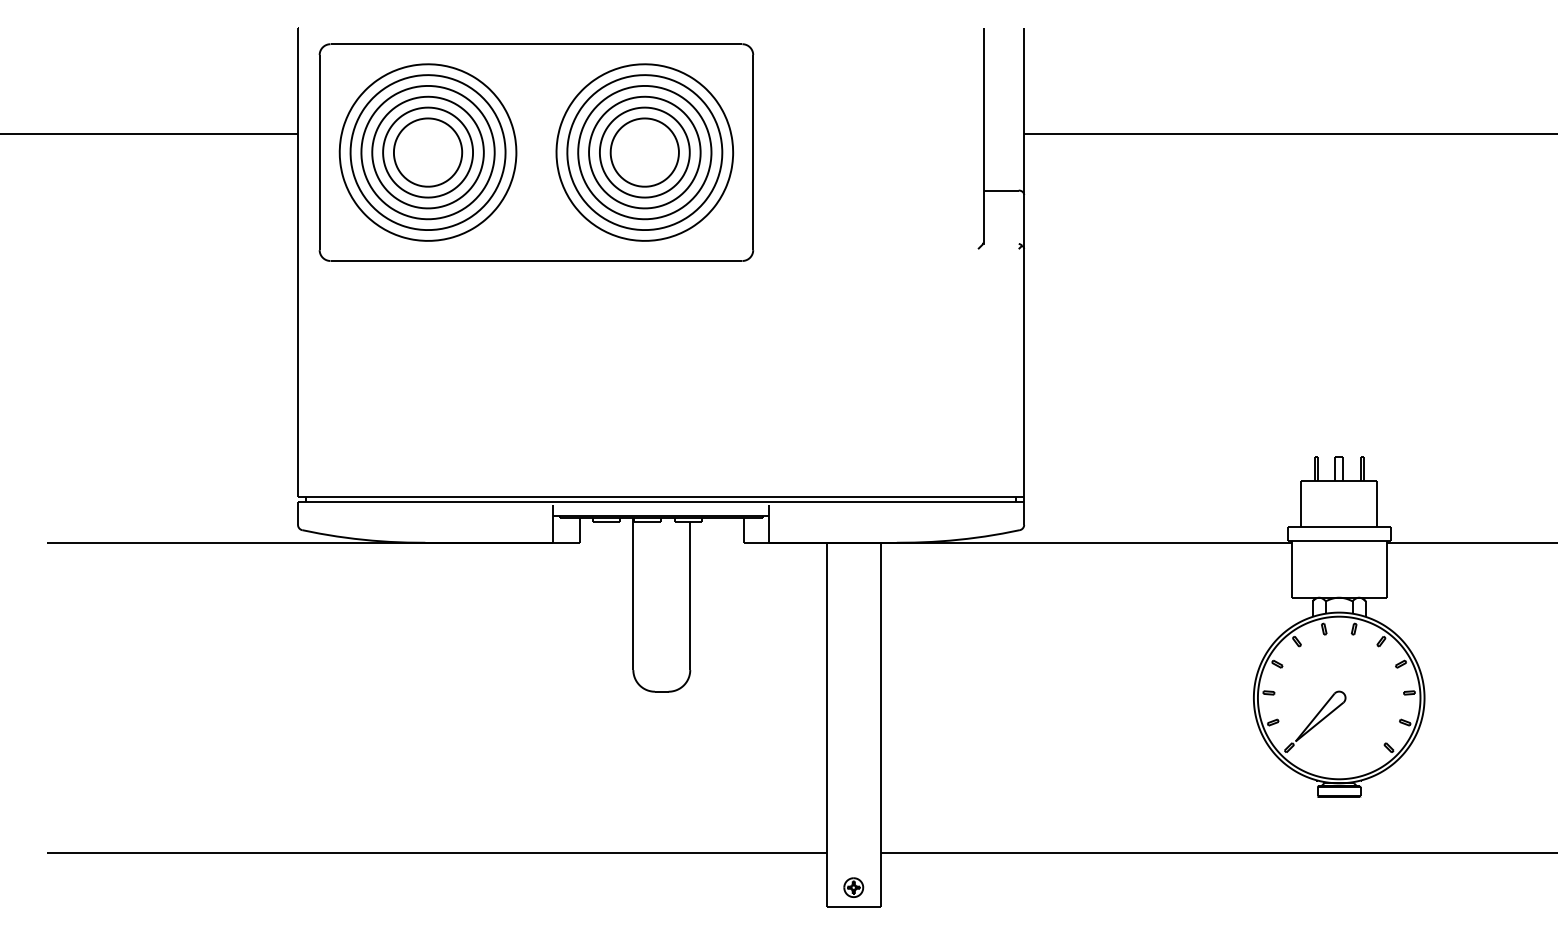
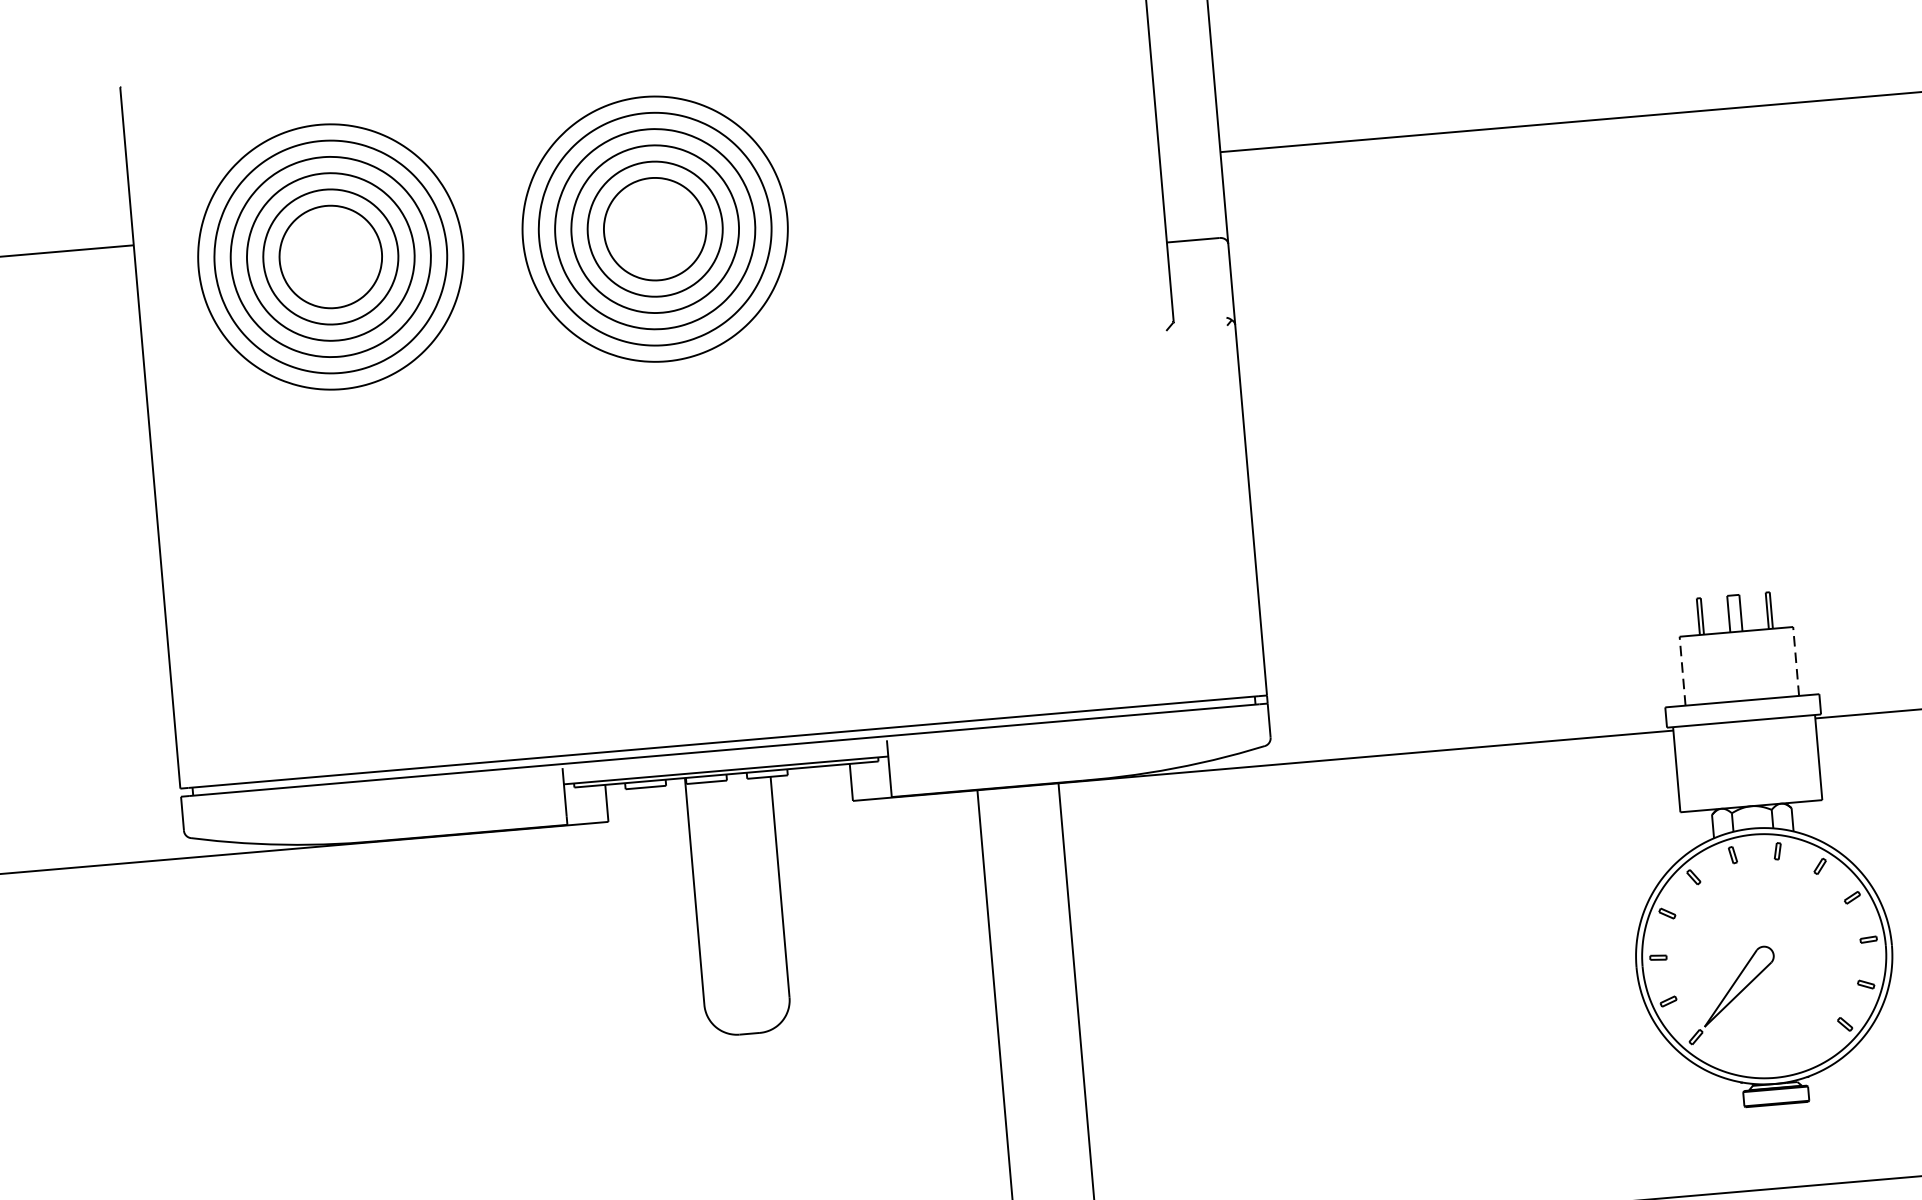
part: (536, 152) -> (493, 242), removed
line: (1301, 503) -> (1682, 670), solid -> dashed
line: (1377, 503) -> (1796, 660), solid -> dashed

